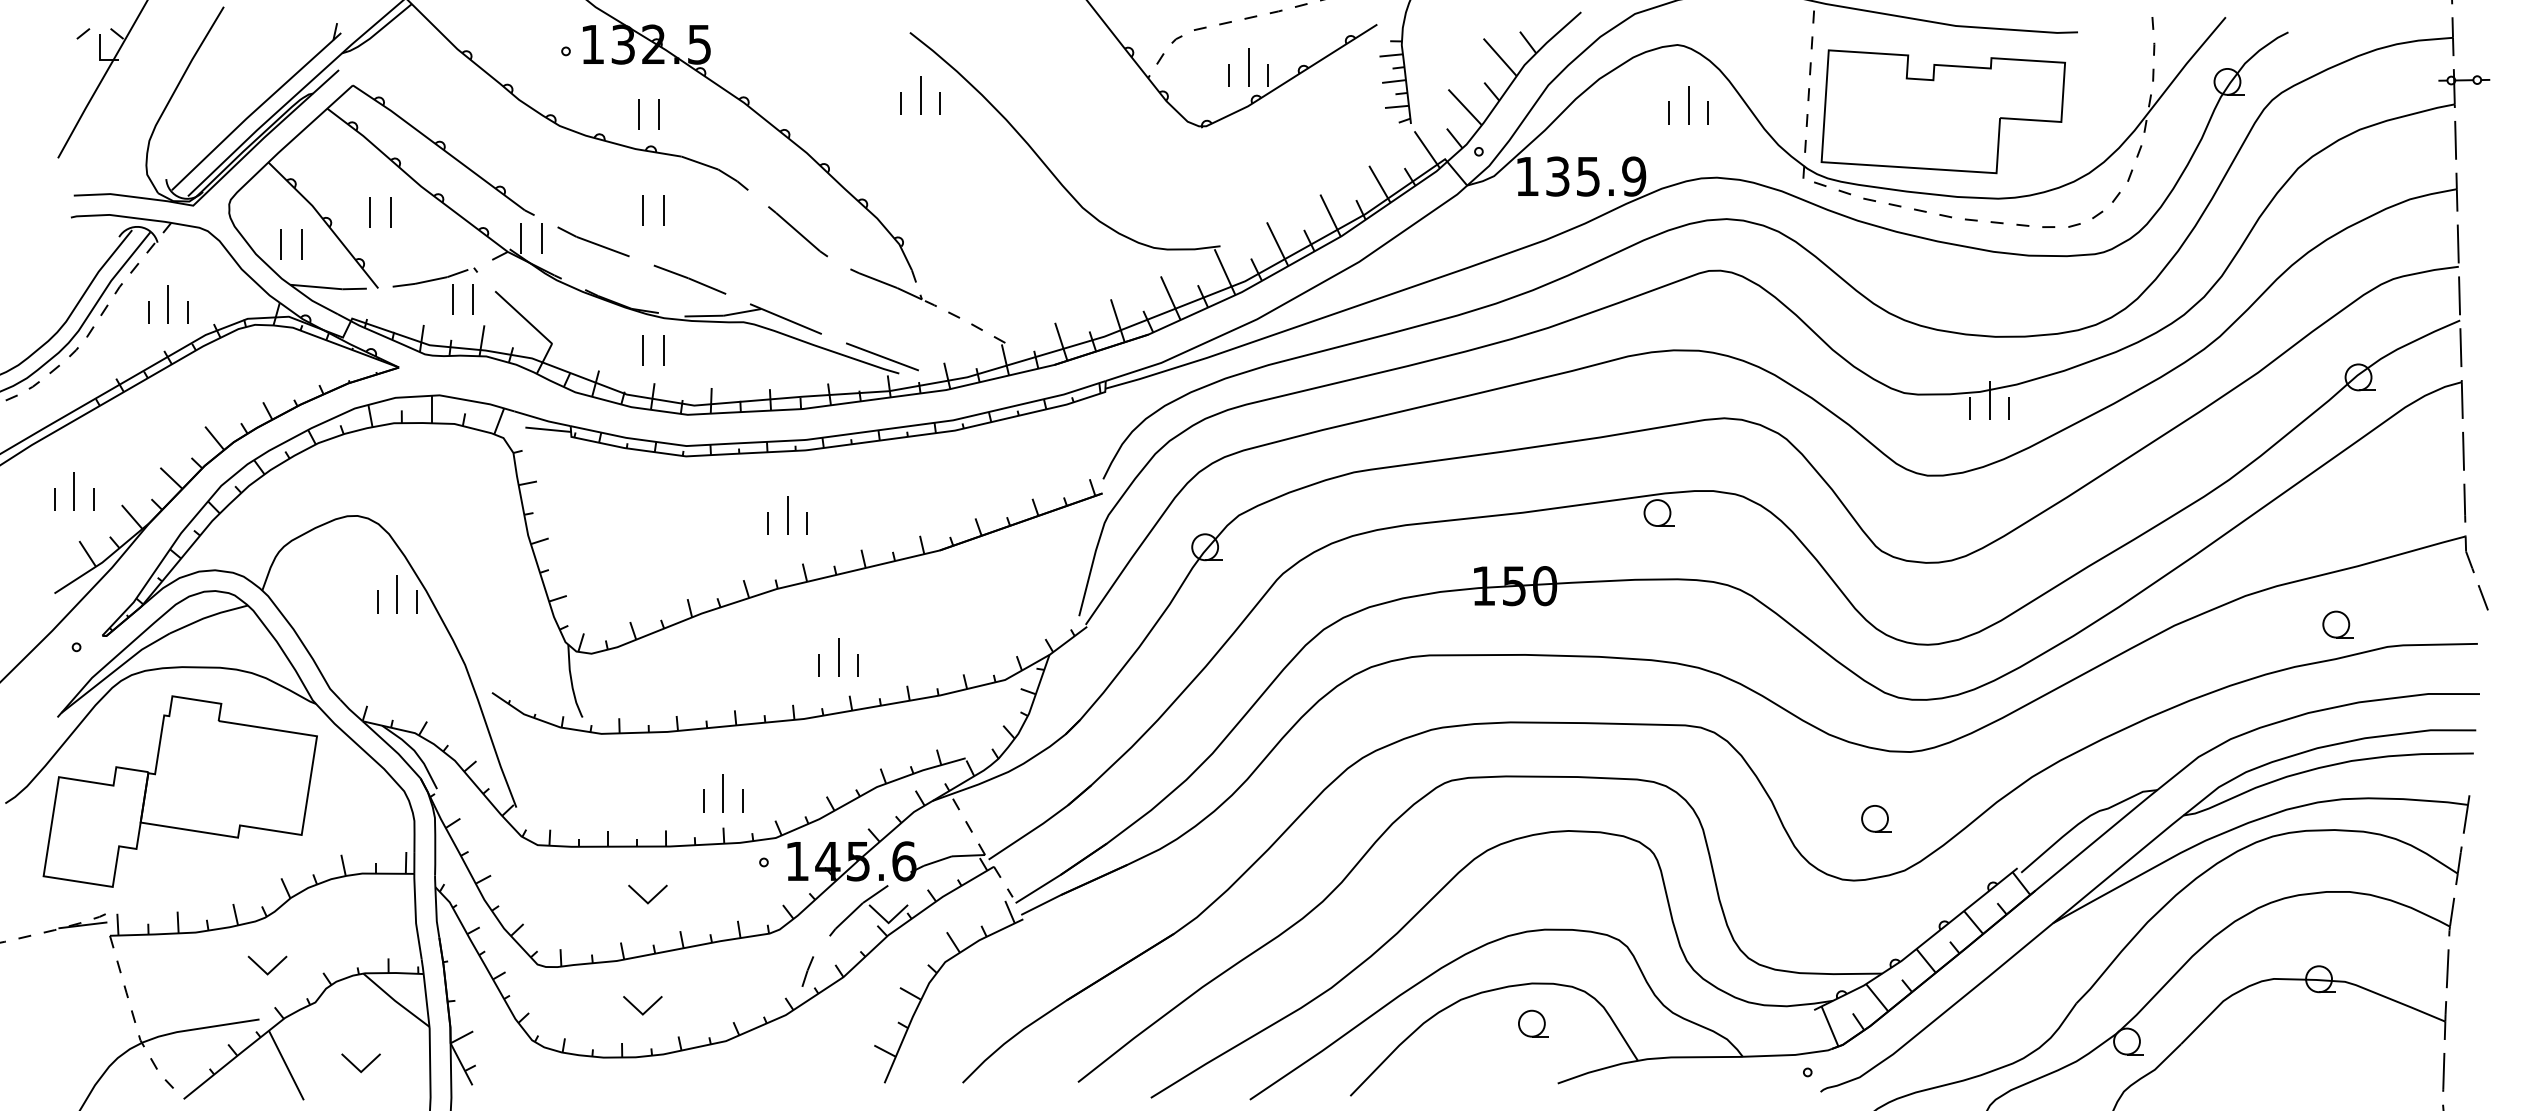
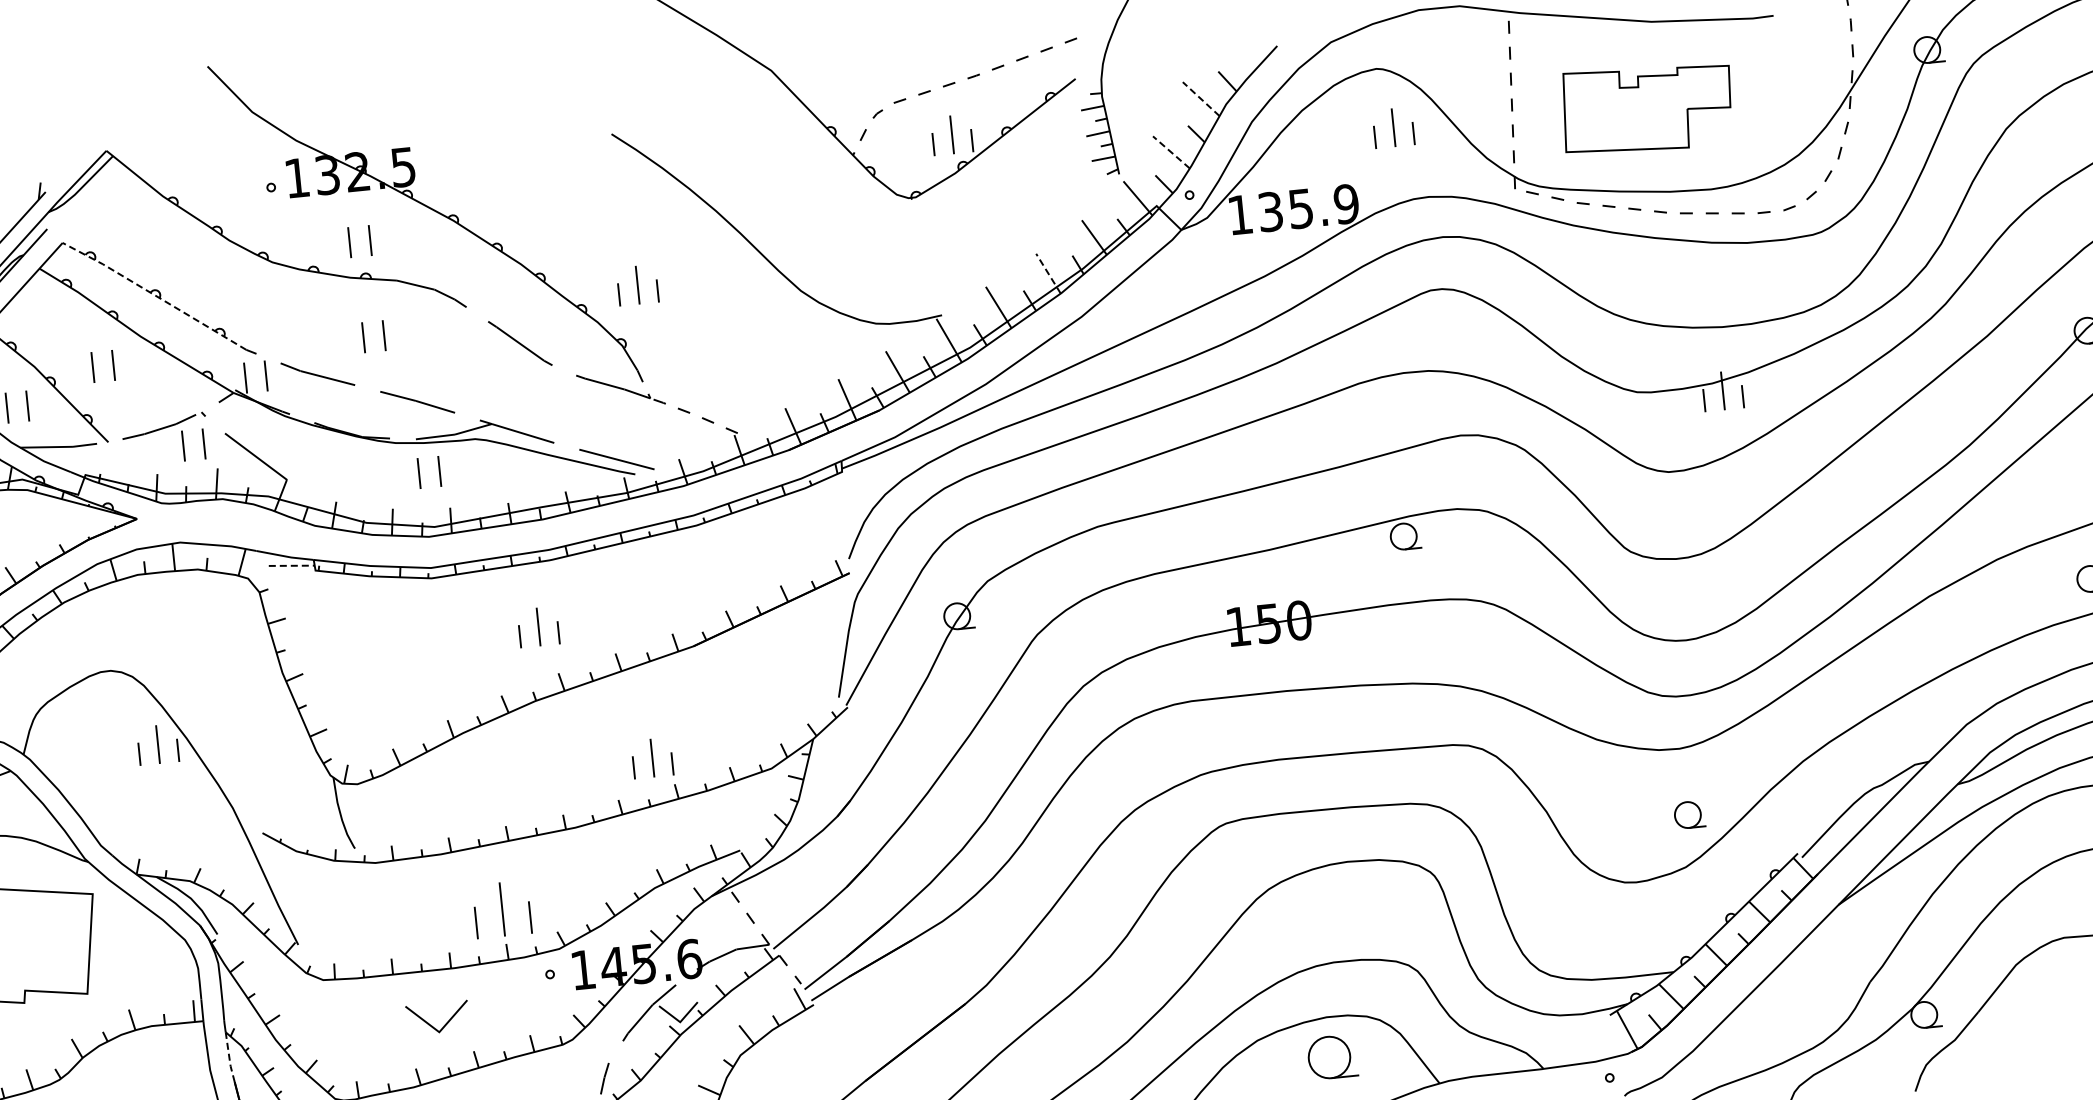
line: (1499, 57) -> (1200, 99), solid -> dashed
part: (920, 95) -> (637, 285), moved
line: (1464, 107) -> (1170, 152), solid -> dashed
part: (1942, 111) -> (1646, 108), size x0.7
line: (439, 146) -> (154, 294), solid -> dashed
line: (1330, 215) -> (1048, 273), solid -> dashed
part: (643, 350) -> (419, 473), moved
line: (548, 429) -> (292, 565), solid -> dashed
part: (838, 657) -> (652, 758), moved
part: (723, 793) -> (502, 909), size x1.4
part: (1876, 818) -> (1689, 814), moved
part: (647, 894) -> (437, 1018), size x1.6
line: (436, 912) -> (229, 1057), solid -> dashed
part: (1533, 1023) -> (1331, 1056), size x1.6

